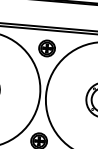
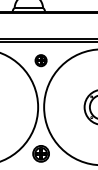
part: (46, 48) -> (40, 60), size x0.7

